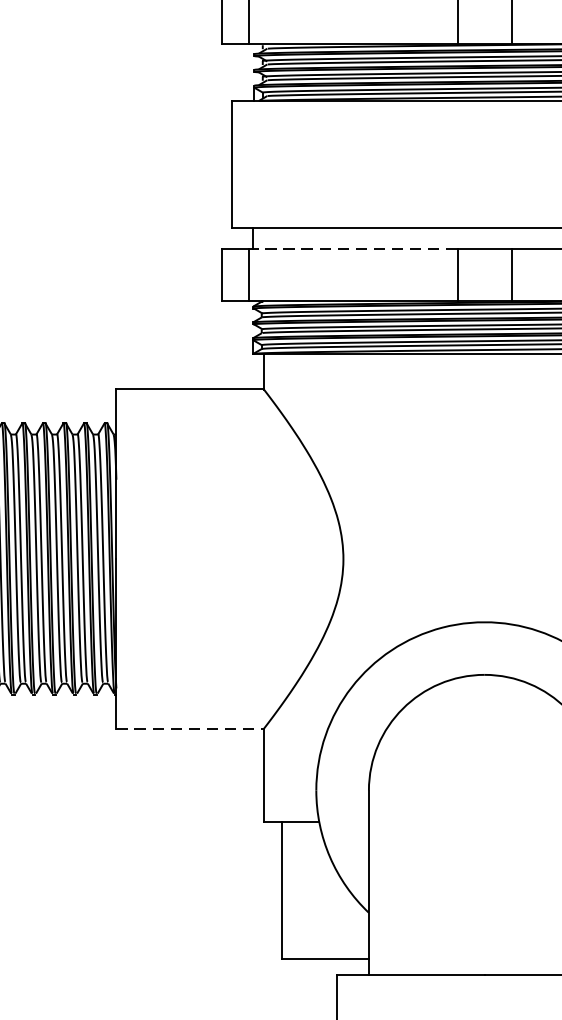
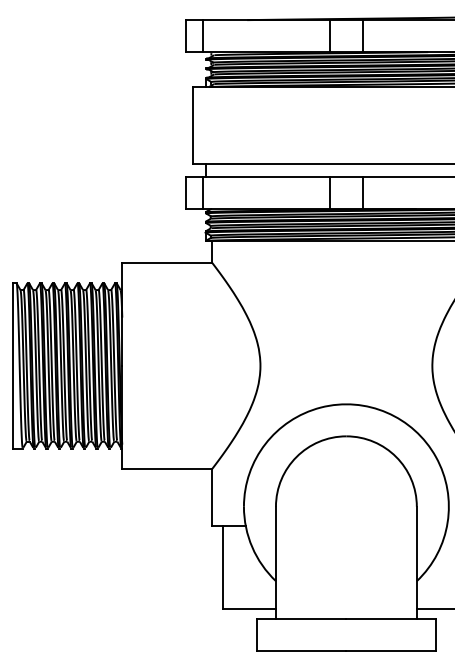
line: (353, 249) -> (266, 177), dashed -> solid
line: (190, 729) -> (167, 469), dashed -> solid

